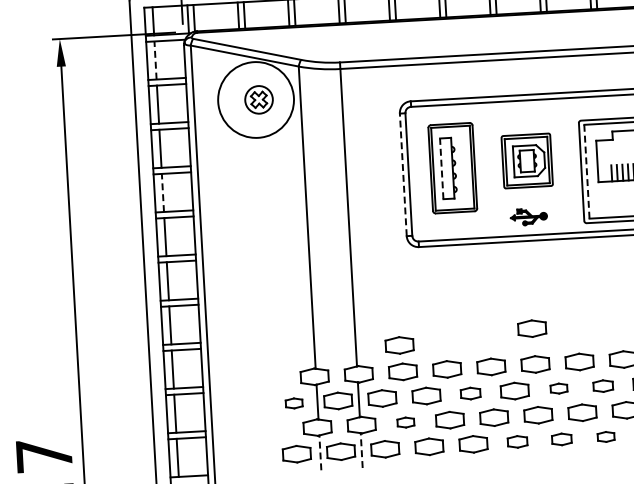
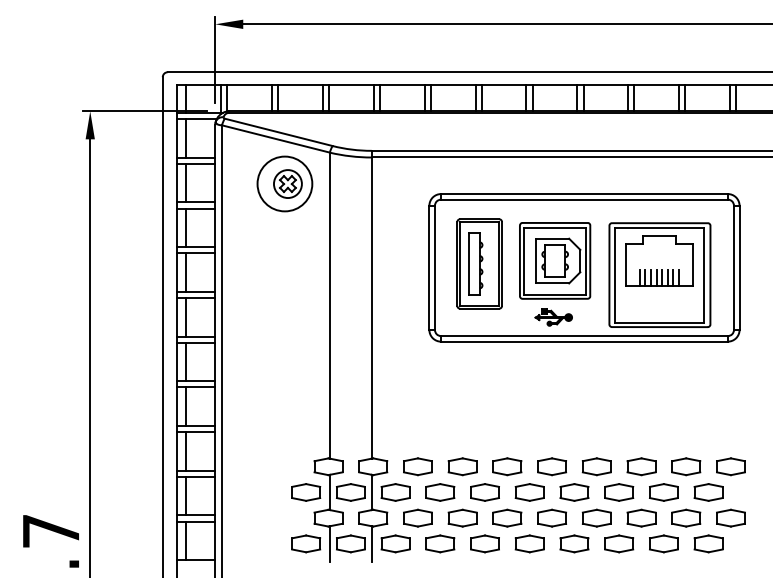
line: (155, 59) -> (185, 137), dashed -> solid
circle: (255, 99) -> (284, 183), size x0.71
part: (527, 160) -> (555, 260), size x1.43
line: (441, 168) -> (468, 263), dashed -> solid
line: (586, 172) -> (614, 275), dashed -> solid
line: (403, 174) -> (429, 267), dashed -> solid
line: (162, 192) -> (185, 272), dashed -> solid
part: (531, 328) -> (550, 430), removed
part: (399, 345) -> (415, 439), removed
part: (603, 386) -> (619, 492), size x1.43
part: (559, 388) -> (574, 492), size x1.67
part: (470, 393) -> (484, 492), size x1.43
part: (294, 403) -> (306, 492), size x1.67
part: (405, 422) -> (417, 517), size x1.67
part: (606, 436) -> (619, 543), size x1.67
part: (561, 439) -> (574, 543), size x1.43
part: (517, 441) -> (529, 543), size x1.43
line: (361, 450) -> (371, 543), dashed -> solid
line: (319, 452) -> (329, 543), dashed -> solid

